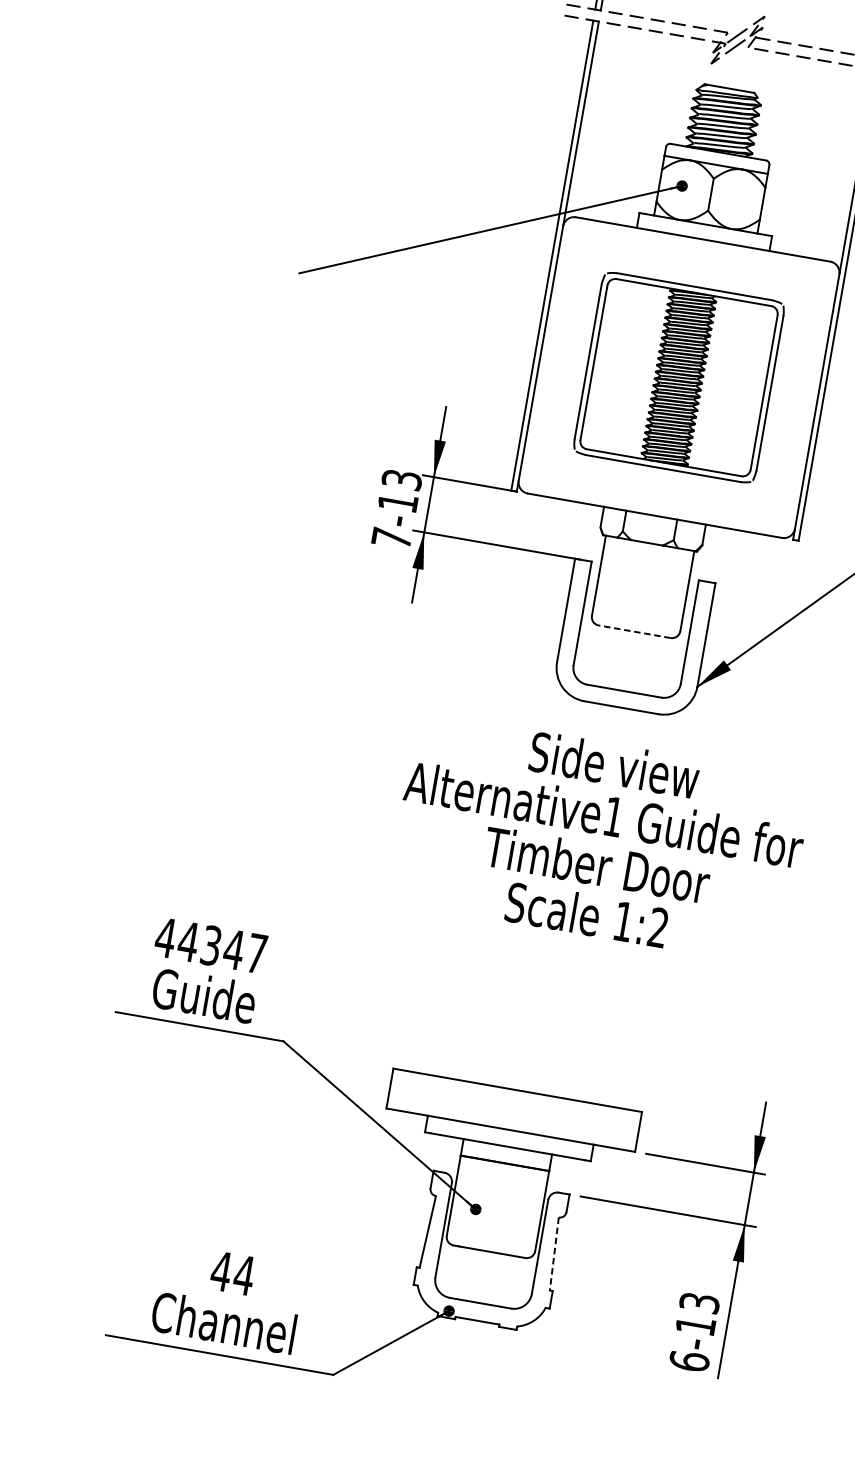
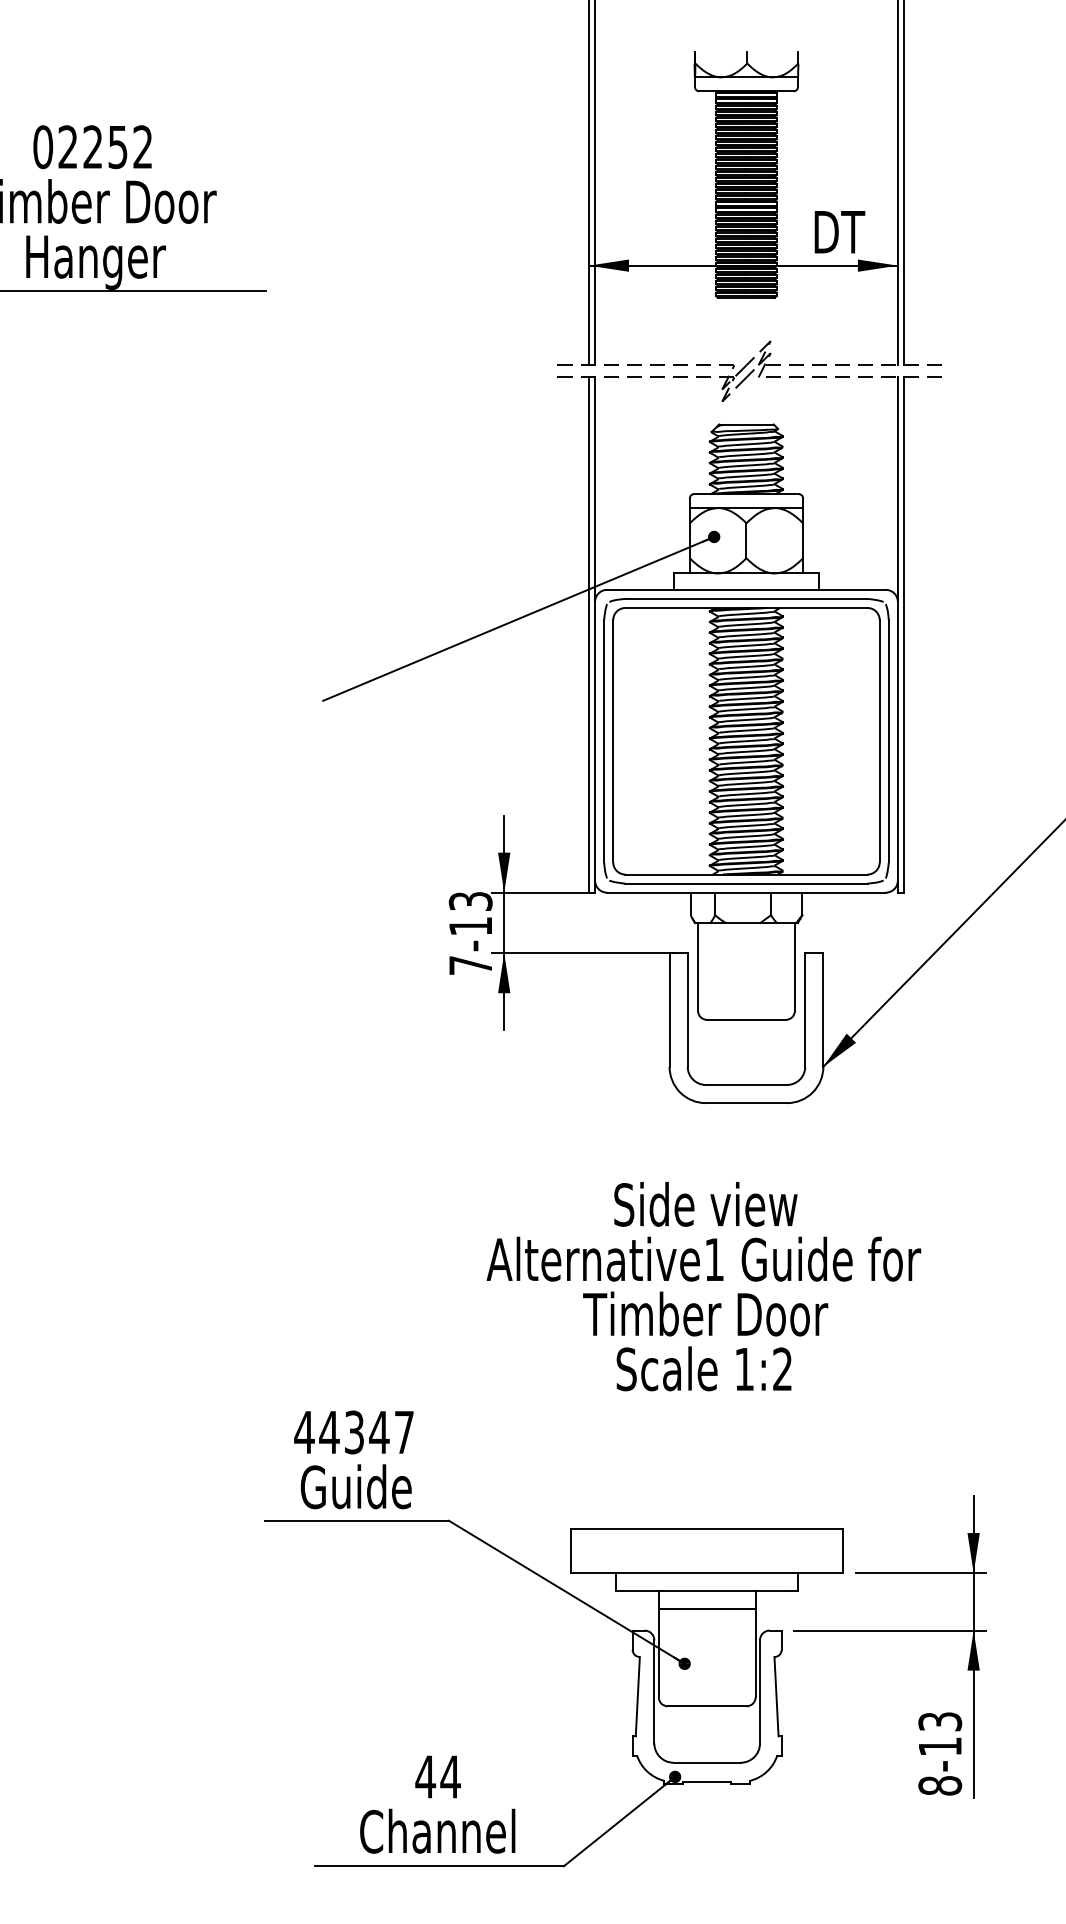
part: (679, 377) -> (746, 741), size x1.43
line: (633, 631) -> (745, 1019), dashed -> solid
text: (599, 839) -> (703, 1286), moved
line: (554, 1253) -> (776, 1696), dashed -> solid
text: (688, 1361) -> (939, 1785), 6-13 -> 8-13

